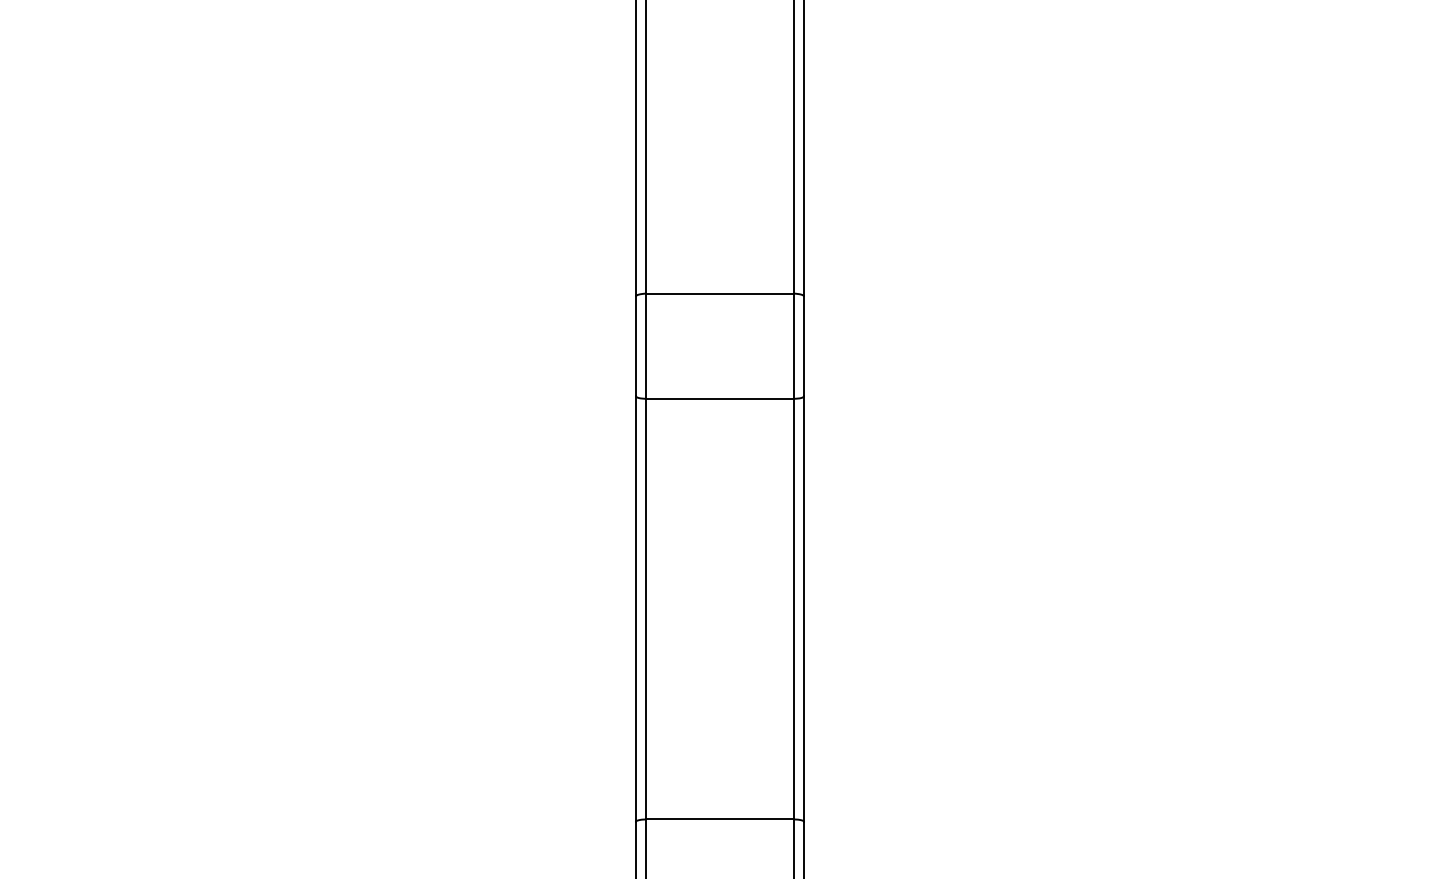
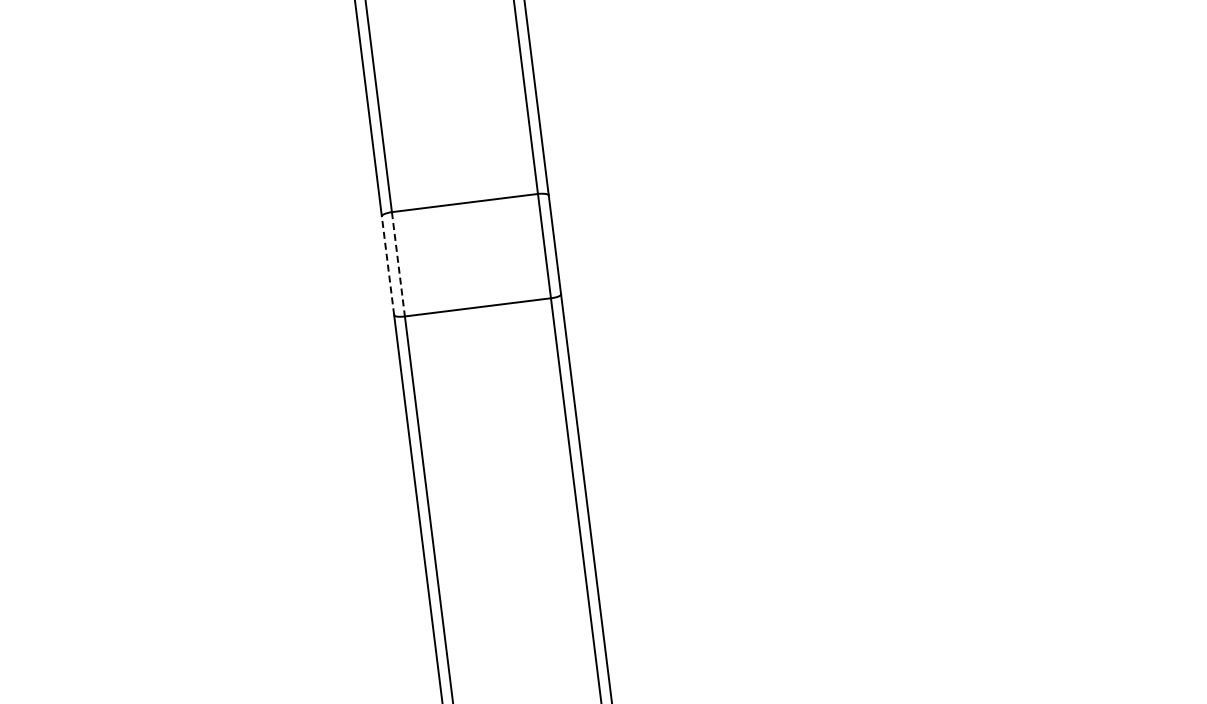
line: (635, 346) -> (387, 265), solid -> dashed
line: (646, 346) -> (398, 264), solid -> dashed

